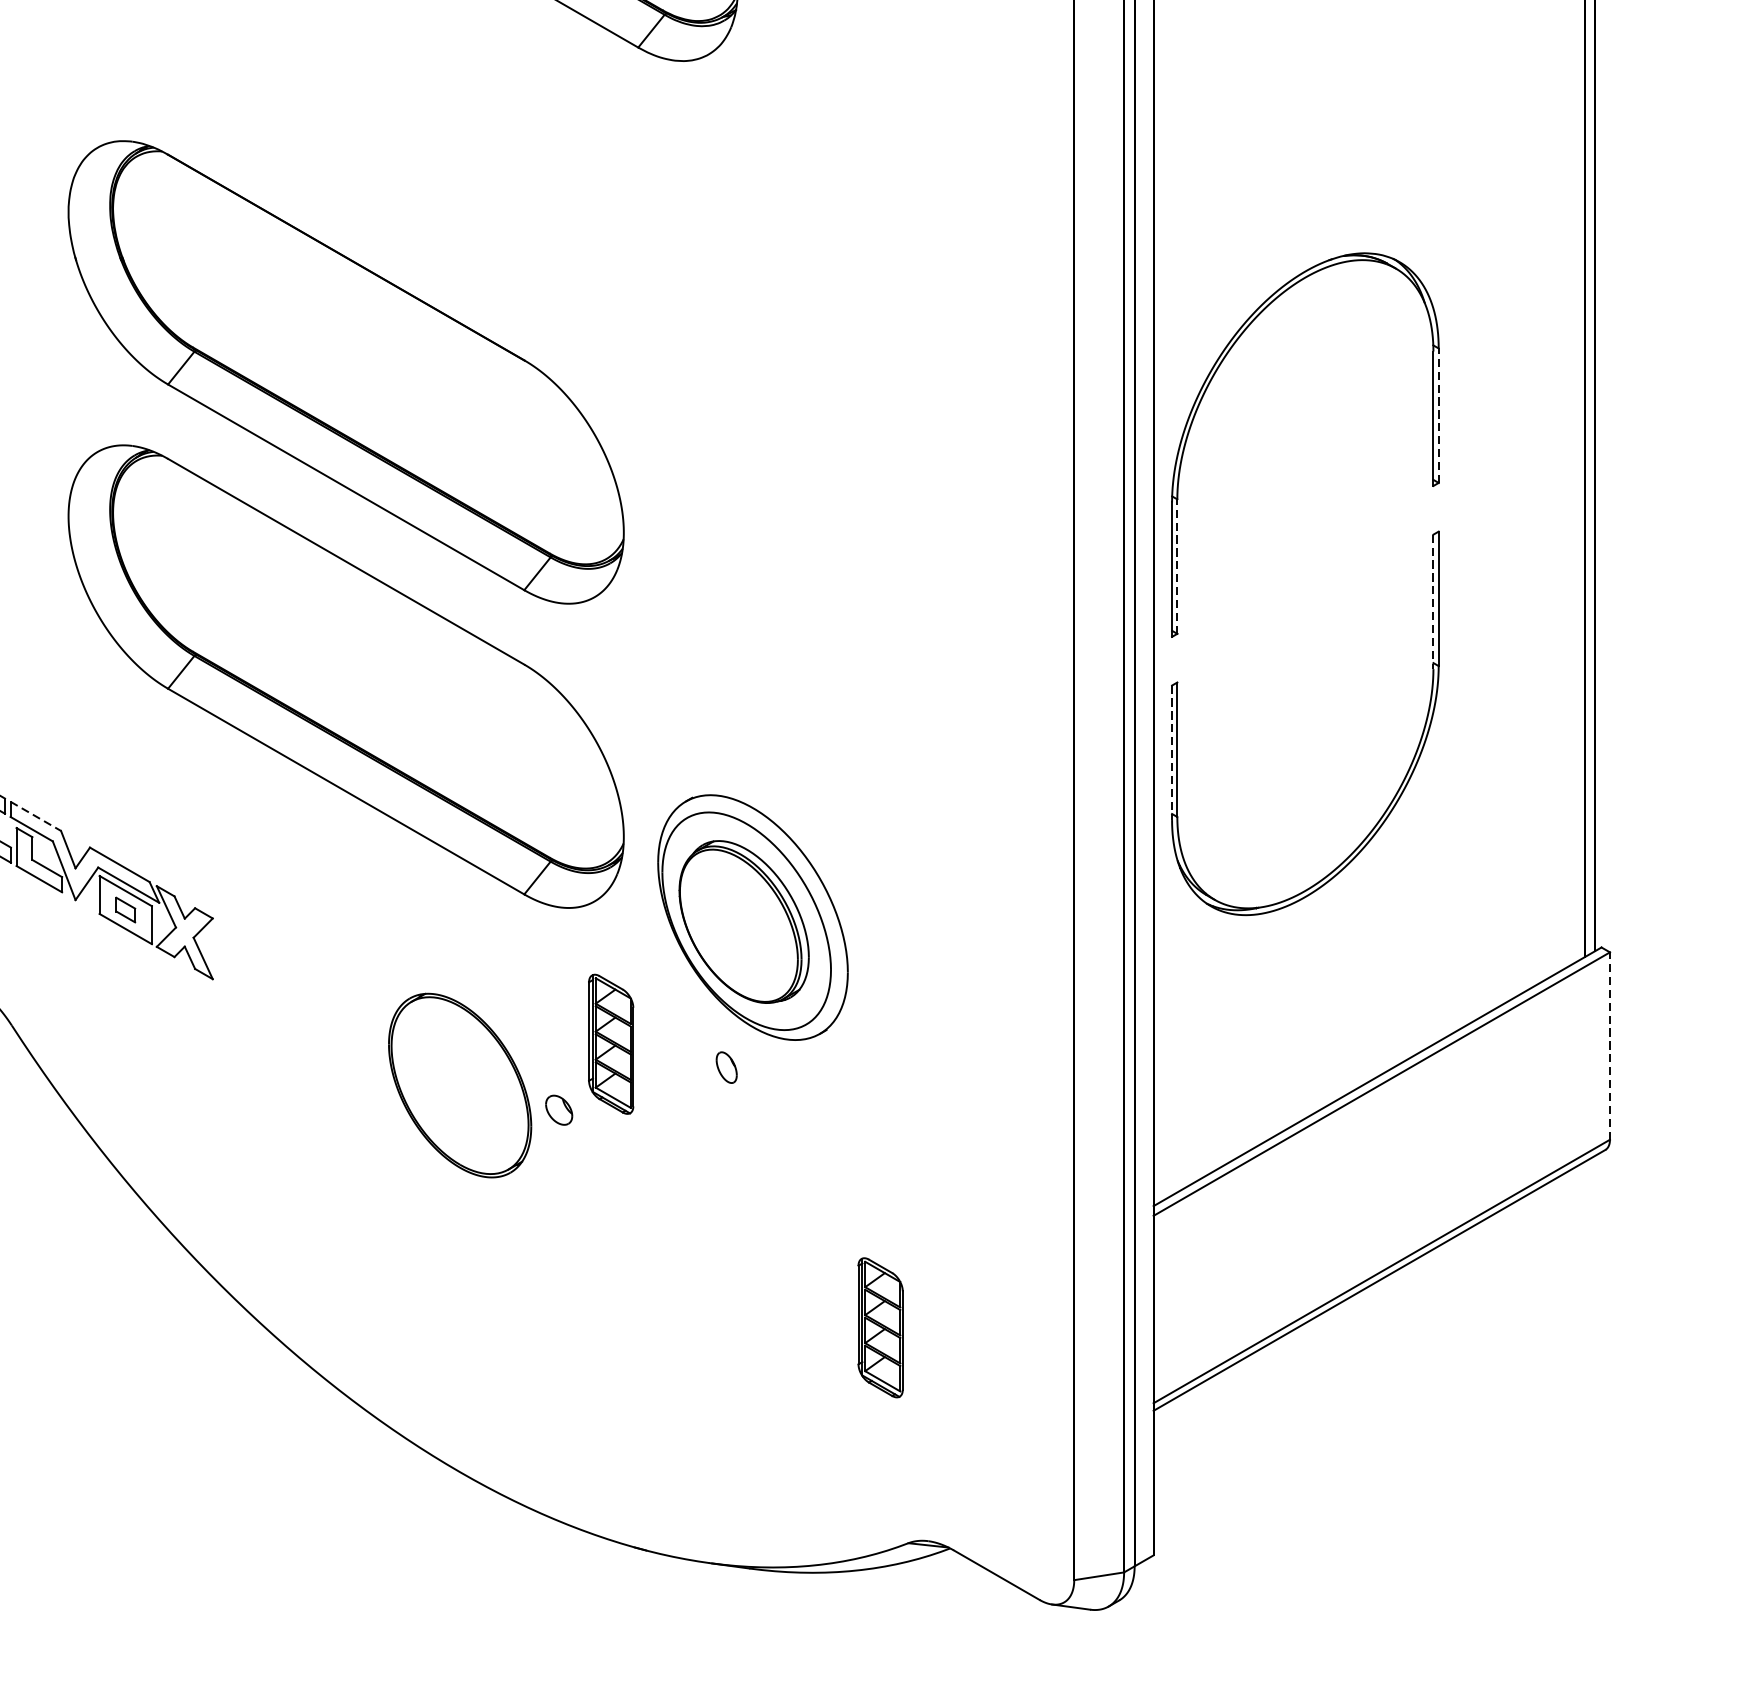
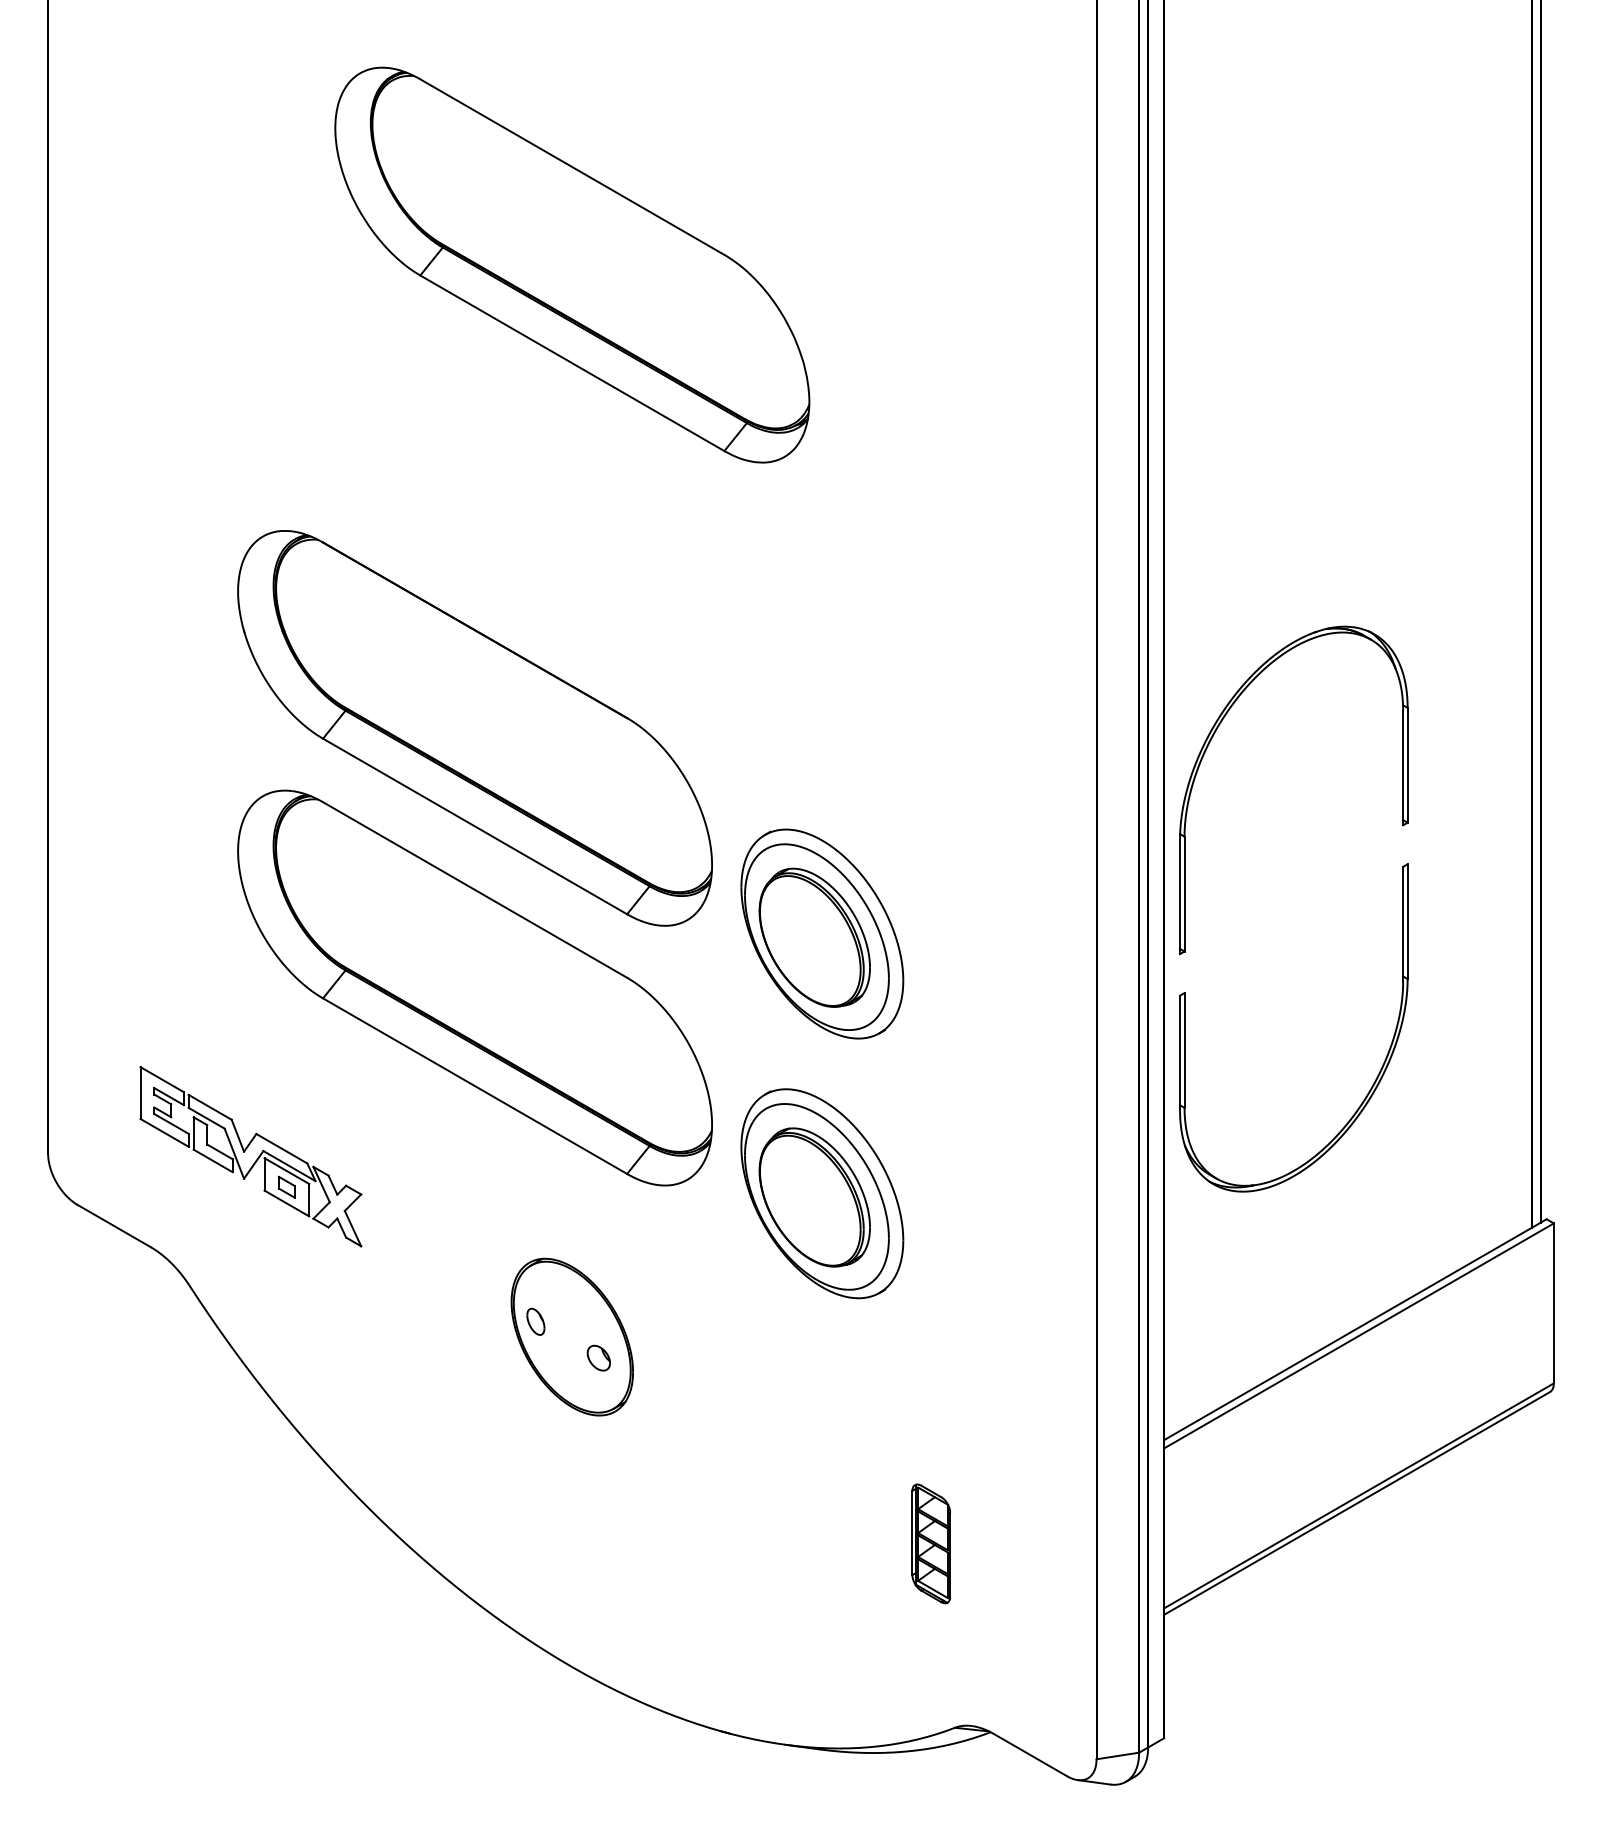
line: (1438, 414) -> (1407, 764), dashed -> solid
line: (1177, 565) -> (1184, 893), dashed -> solid
line: (1433, 602) -> (1403, 924), dashed -> solid
part: (753, 612) -> (822, 933), added
line: (1172, 753) -> (1180, 1053), dashed -> solid
line: (36, 816) -> (210, 1107), dashed -> solid
part: (611, 1043) -> (701, 1301), removed
line: (1609, 1046) -> (1553, 1303), dashed -> solid
part: (726, 1067) -> (535, 1321), moved
part: (558, 1109) -> (598, 1357), moved

